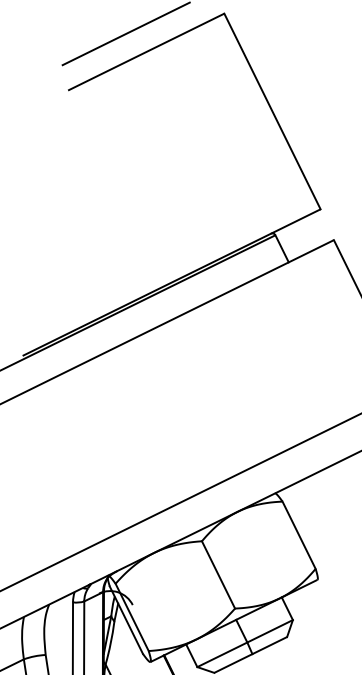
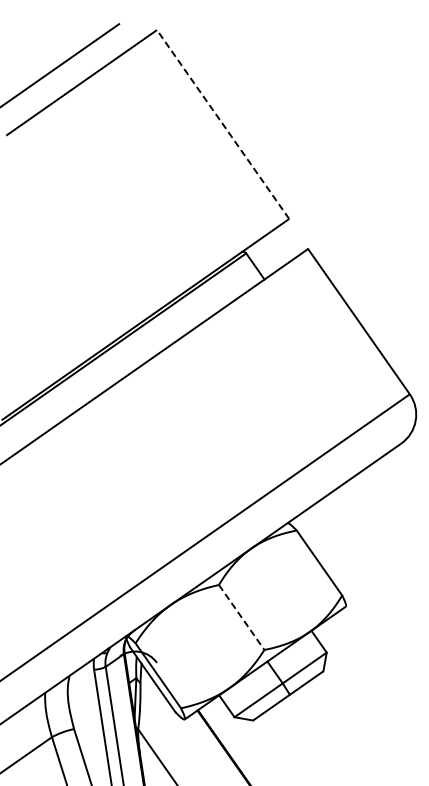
line: (271, 111) -> (222, 124), solid -> dashed
line: (218, 574) -> (241, 617), solid -> dashed

